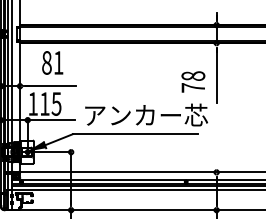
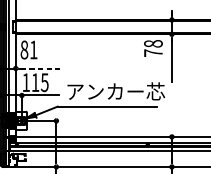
text: (52, 62) -> (28, 49), moved
text: (193, 81) -> (153, 48), moved
line: (50, 86) -> (39, 68), solid -> dashed

